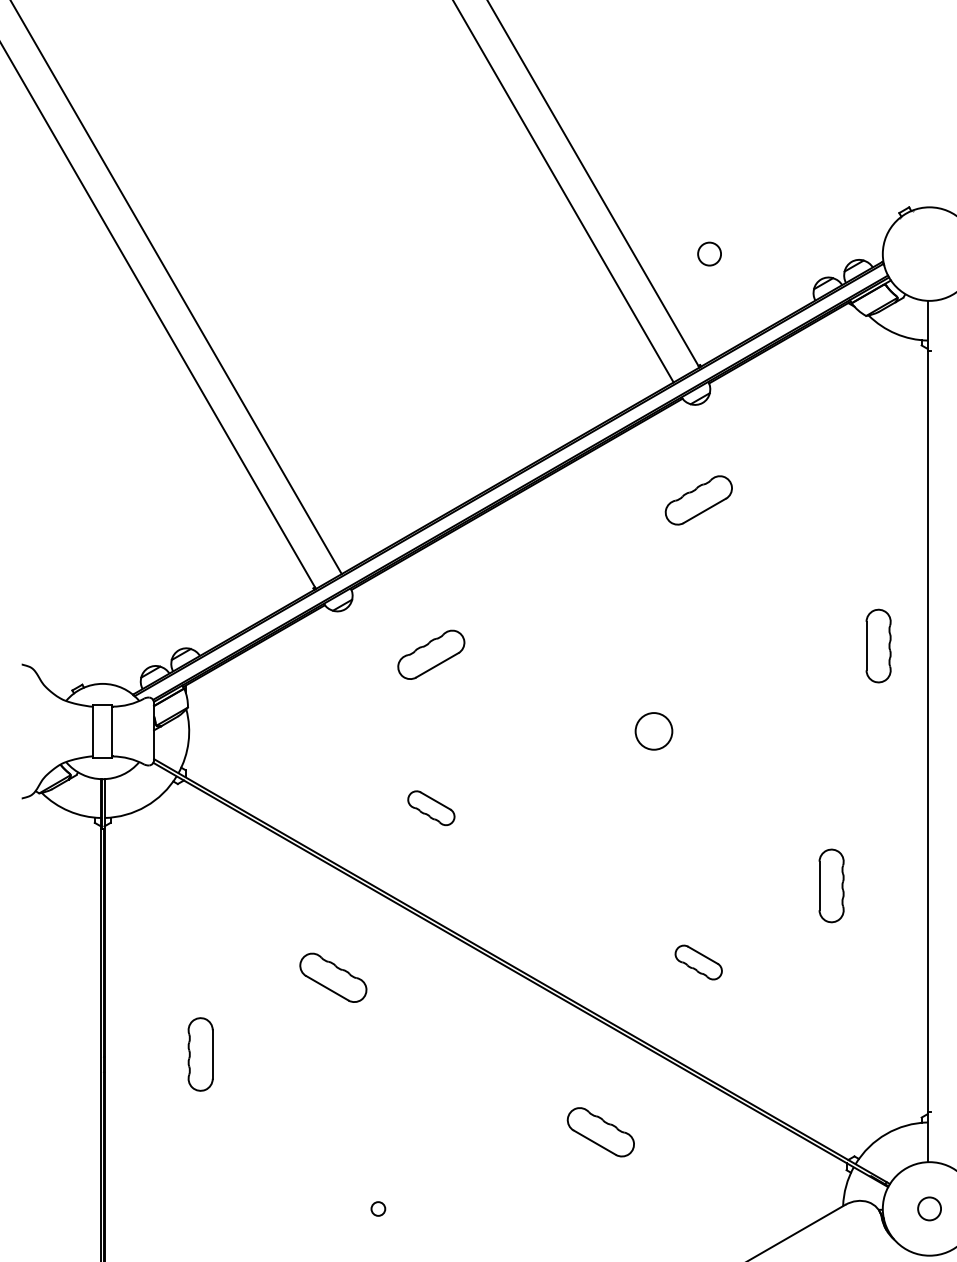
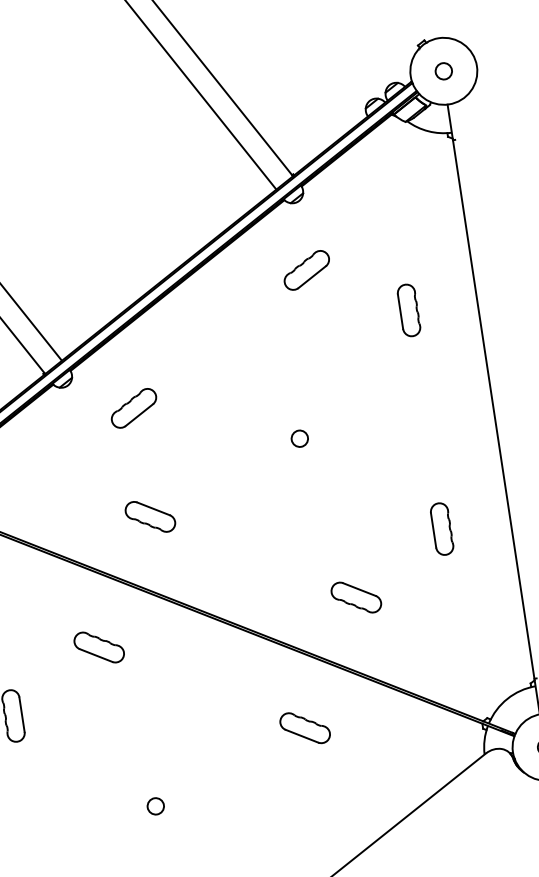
circle: (709, 253) -> (443, 70), moved
part: (878, 645) -> (408, 310), moved
circle: (653, 731) -> (299, 438), size x0.62
part: (431, 808) -> (150, 517), size x1.43
part: (698, 962) -> (356, 597), size x1.43
circle: (378, 1208) -> (155, 805), size x1.67

